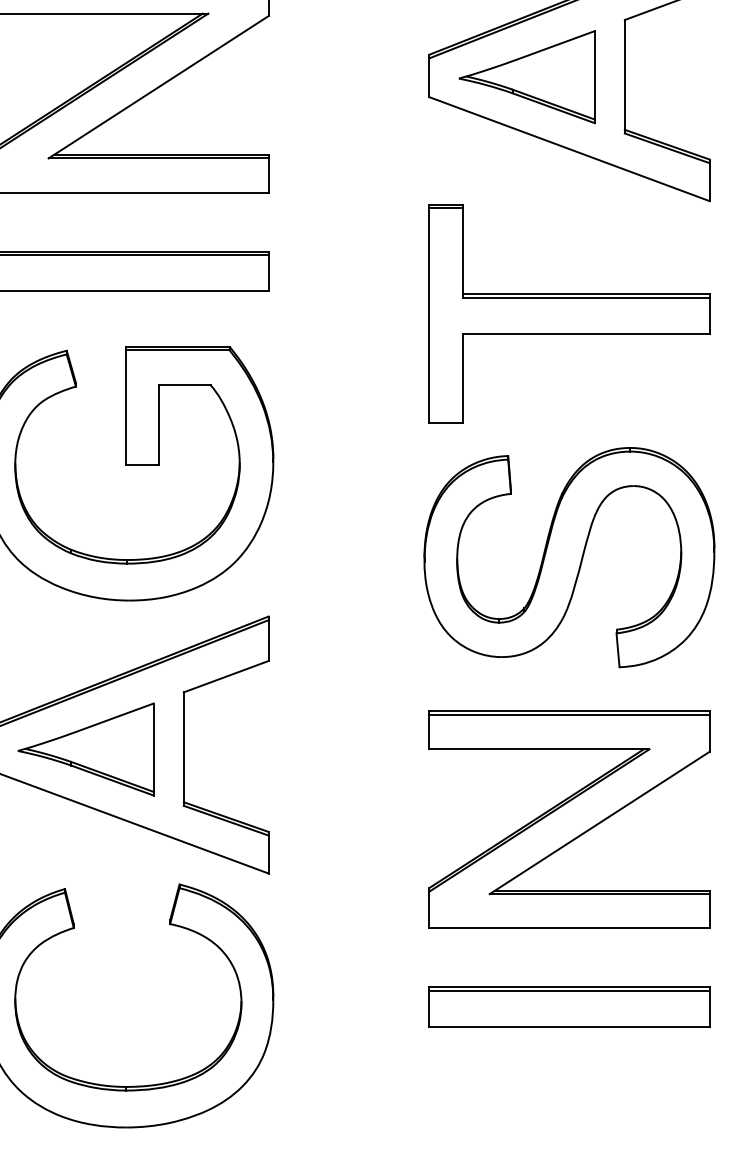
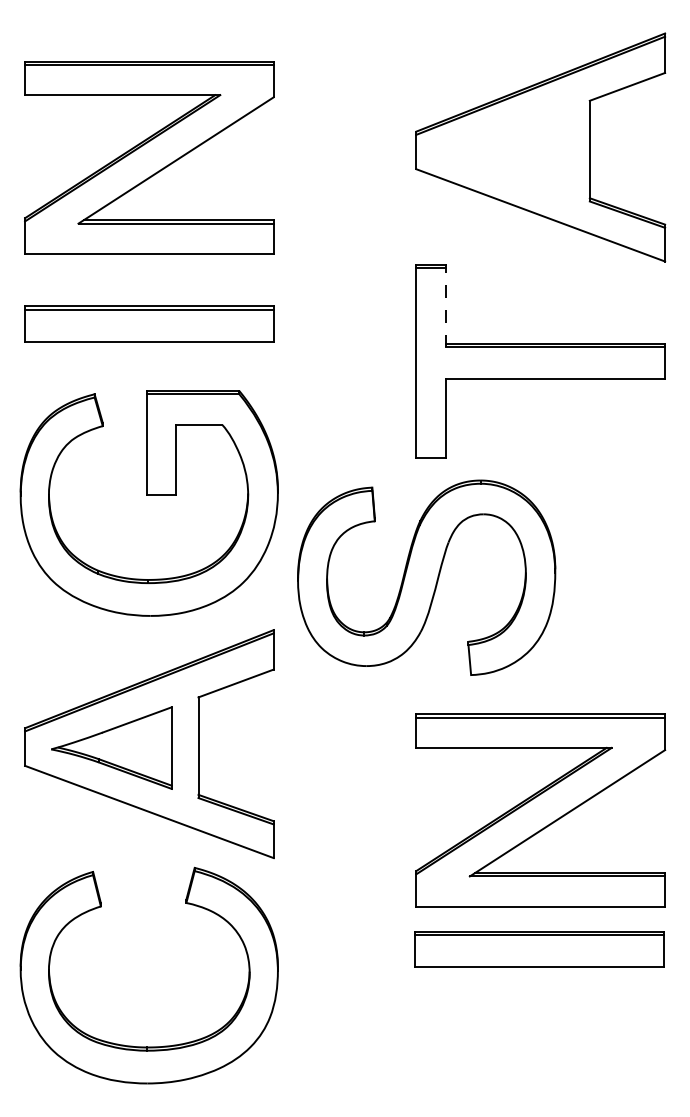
part: (527, 77) -> (503, 151), removed
line: (462, 252) -> (445, 307), solid -> dashed
part: (569, 557) -> (426, 577), moved
part: (569, 1006) -> (539, 949), moved

